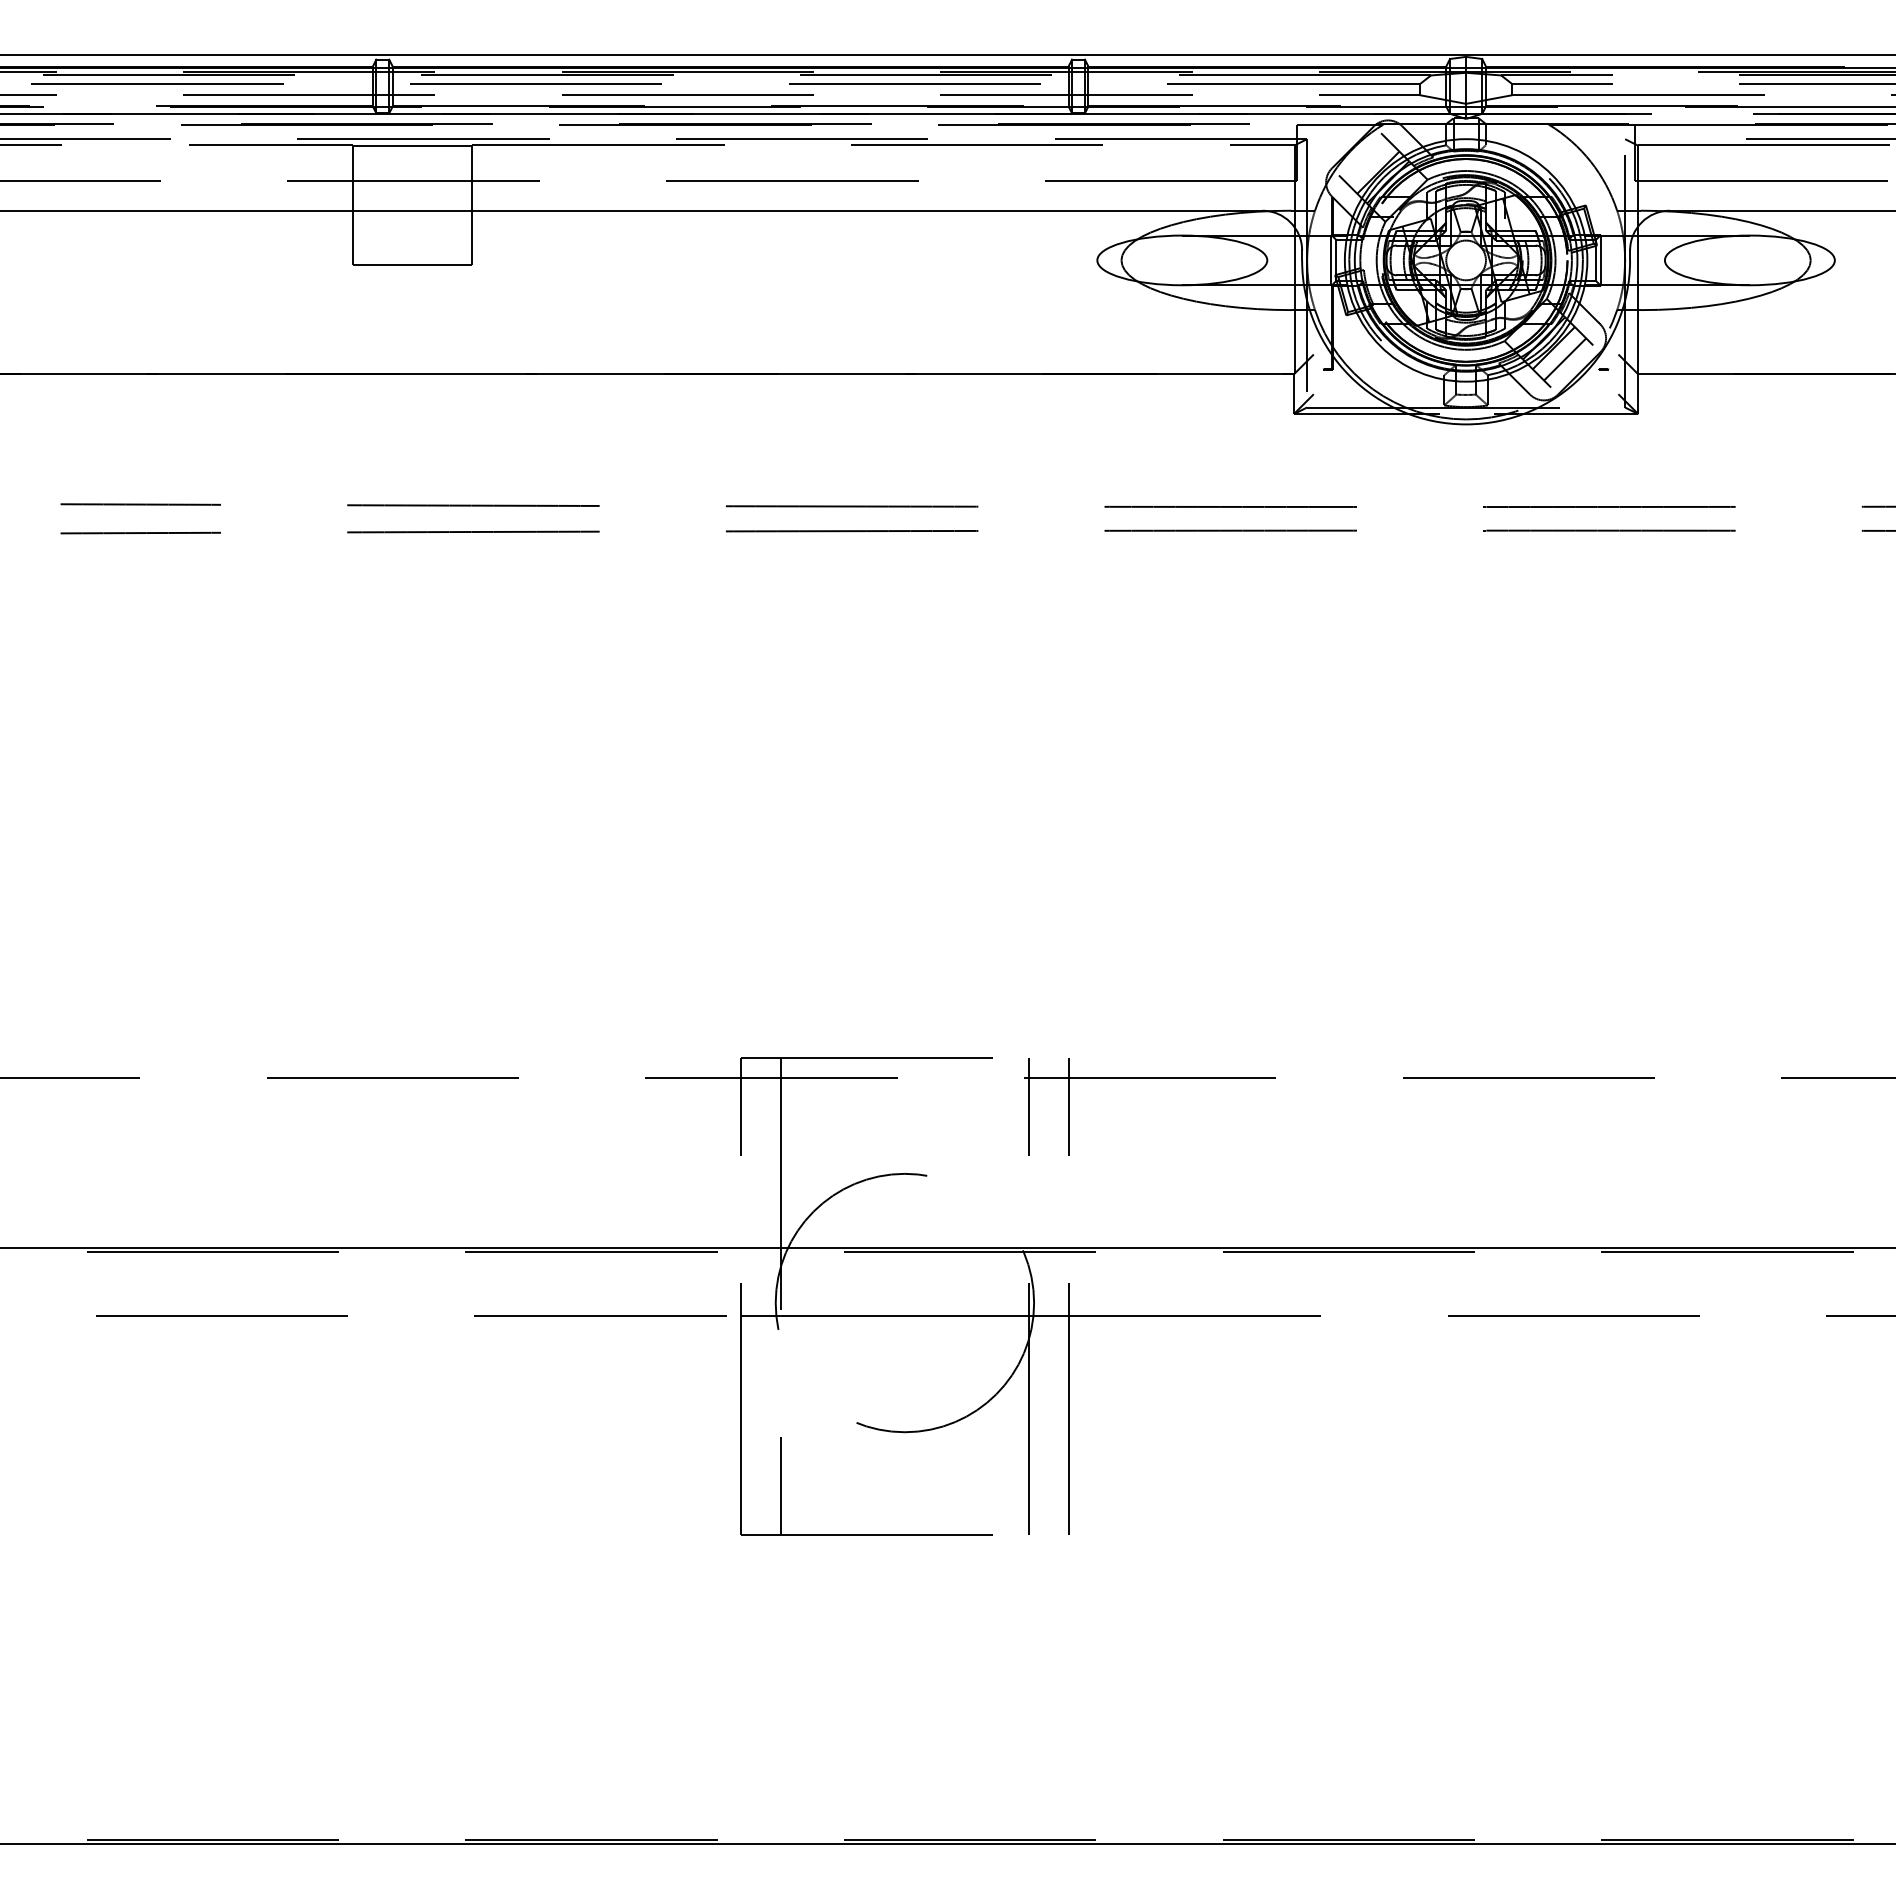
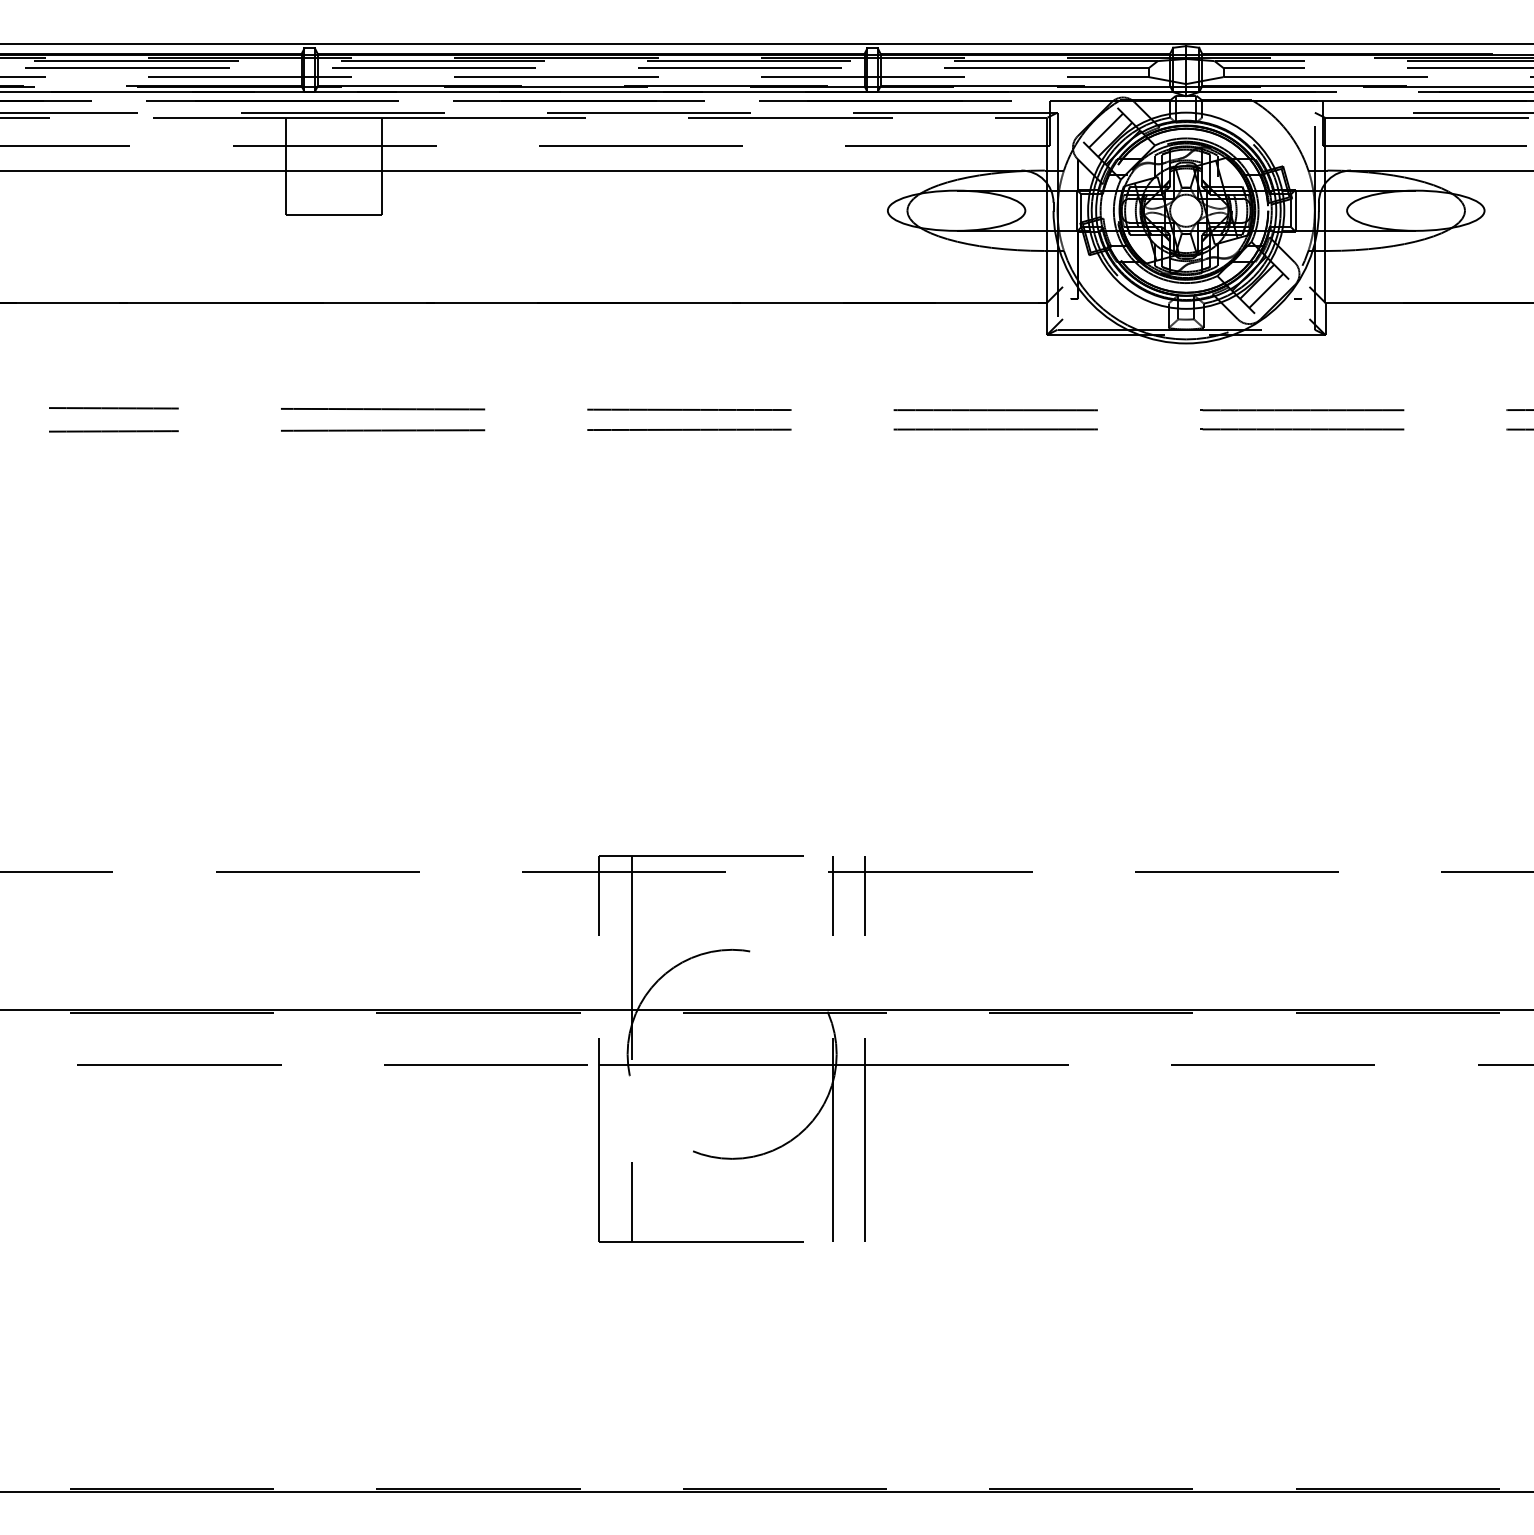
line: (1366, 161) -> (1105, 130), added

